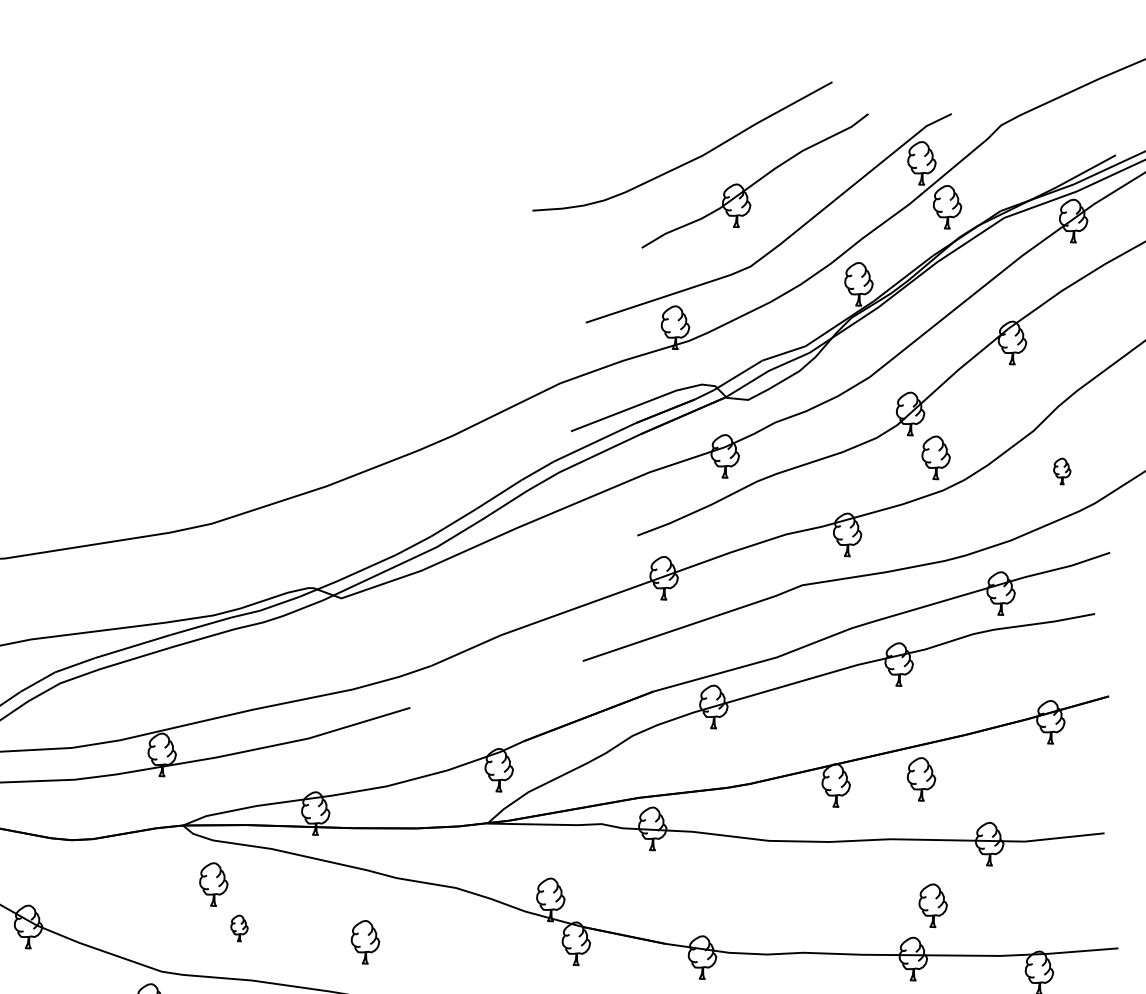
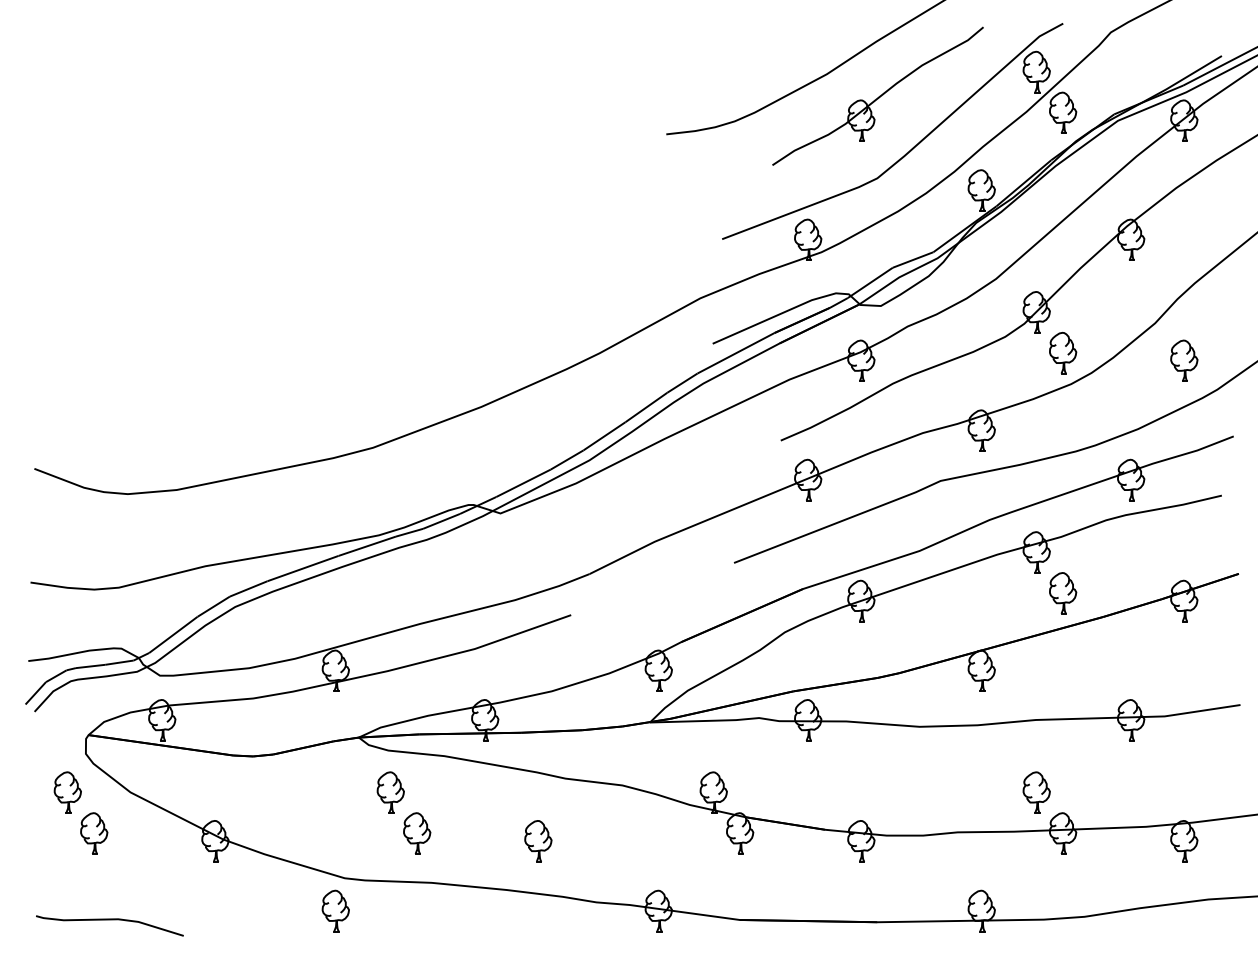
part: (1062, 471) -> (1184, 360), size x1.67
part: (921, 779) -> (1063, 593), moved
part: (932, 905) -> (1036, 792), moved
part: (239, 928) -> (417, 833), size x1.67

